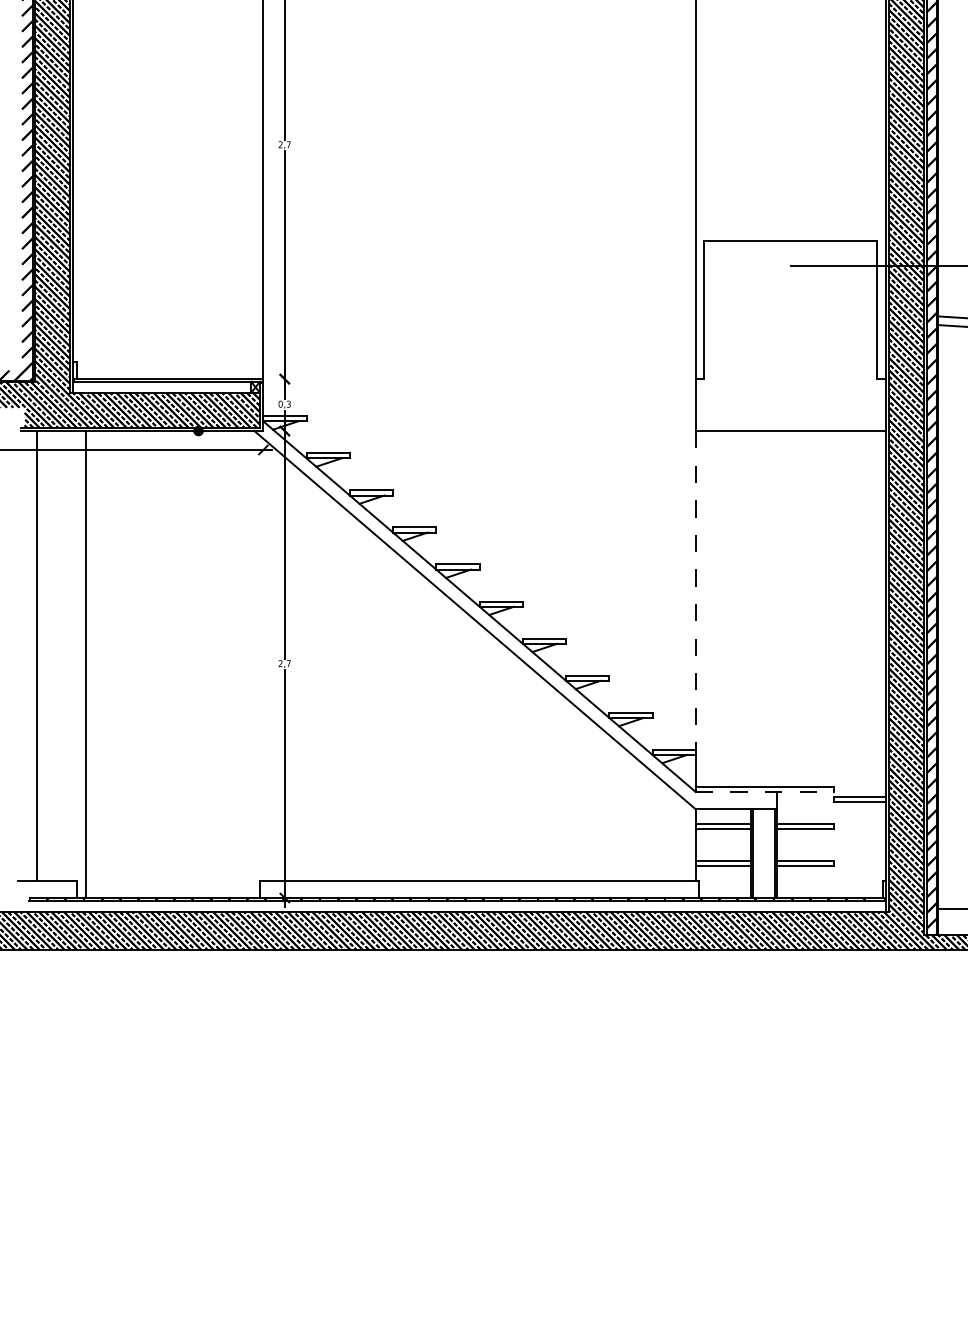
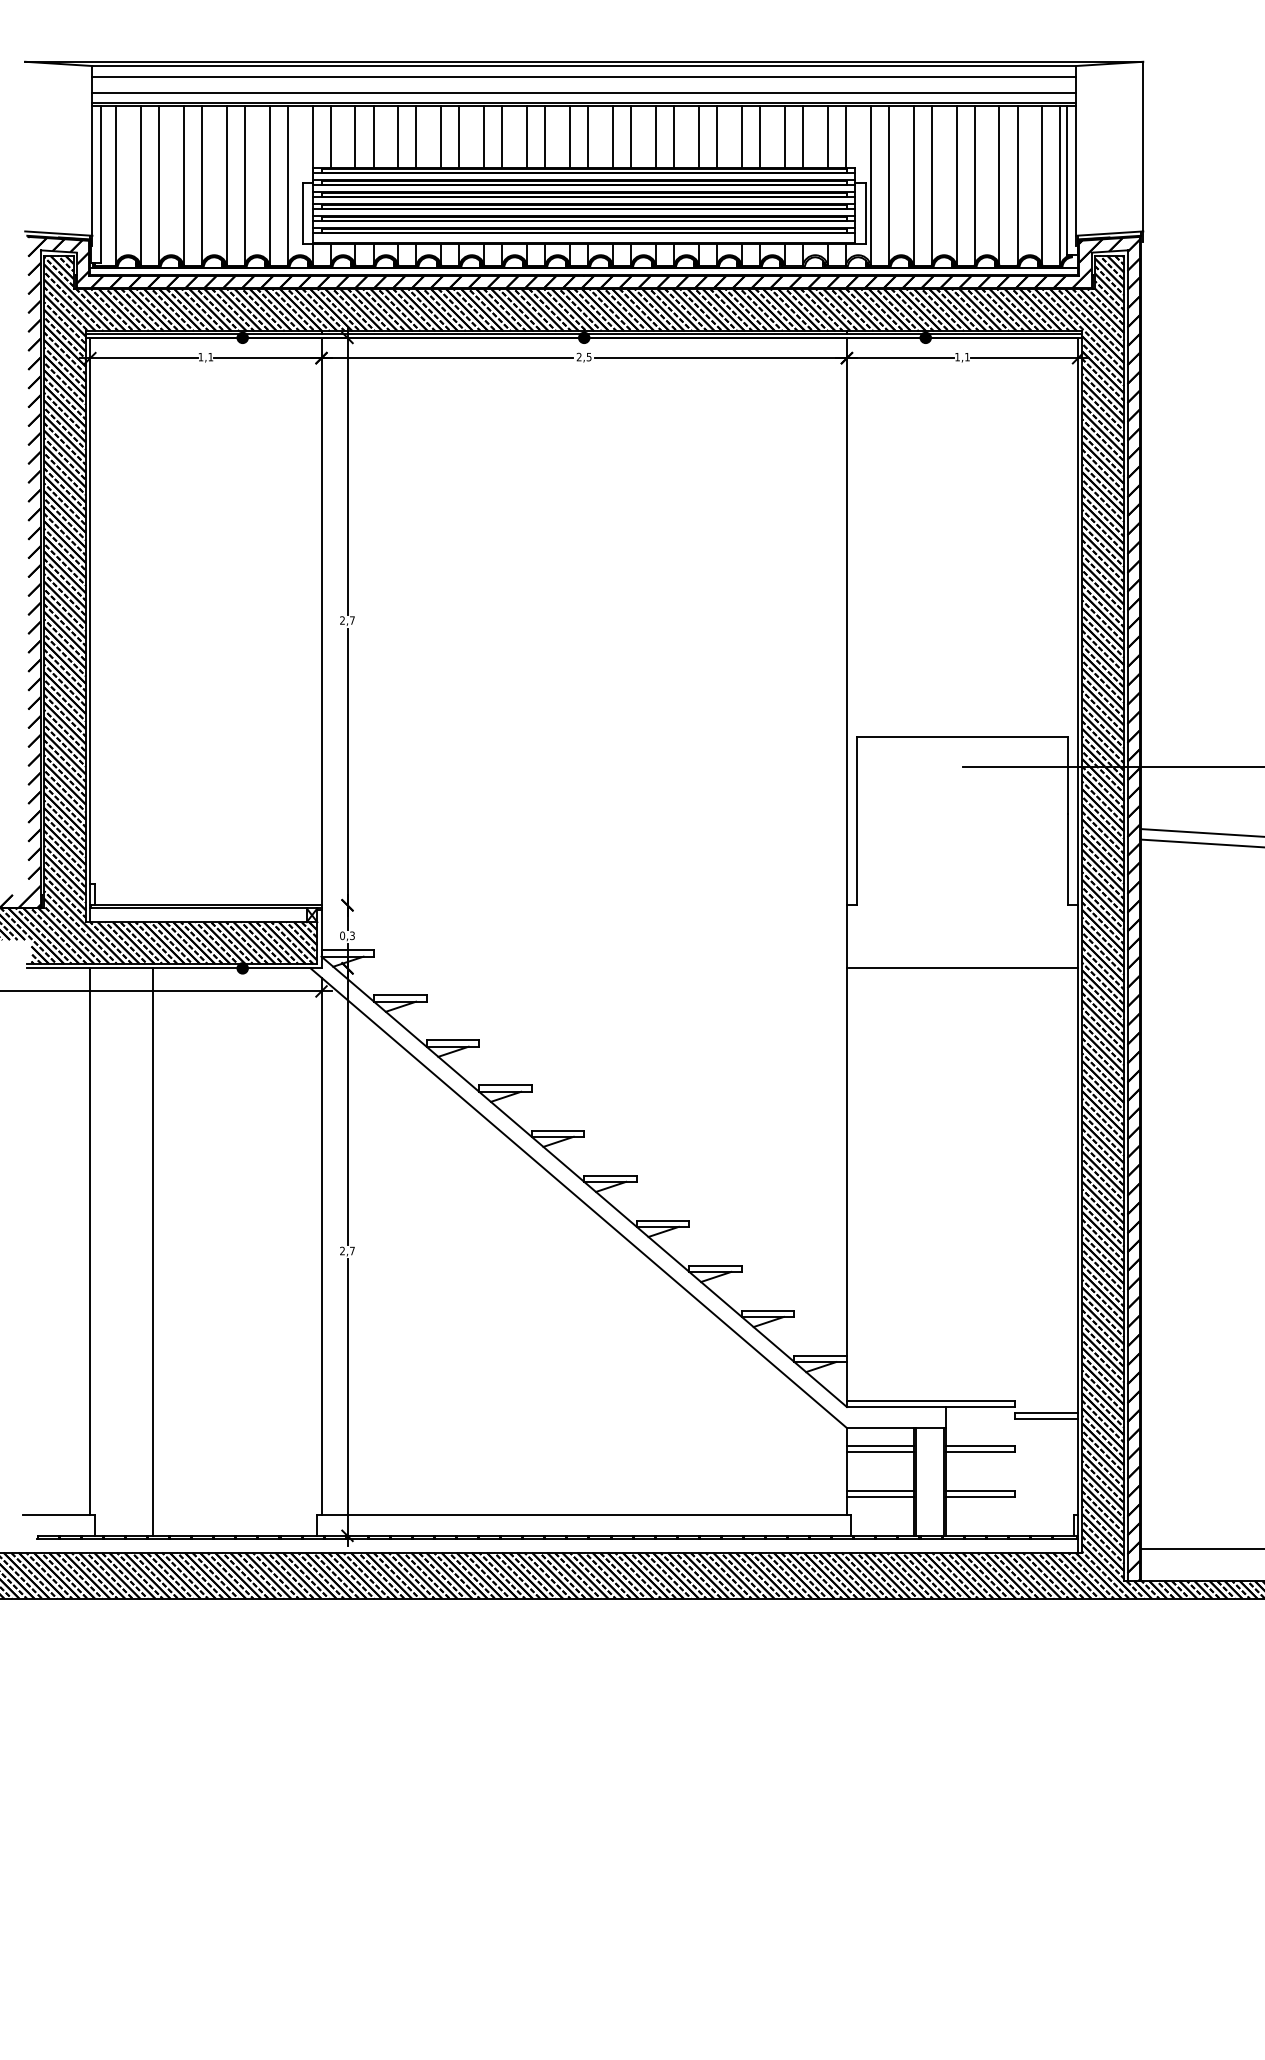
line: (695, 590) -> (846, 1162), dashed -> solid
line: (37, 655) -> (90, 1241), moved
line: (263, 659) -> (321, 1245), added
line: (86, 664) -> (153, 1251), moved
line: (765, 792) -> (931, 1407), dashed -> solid

